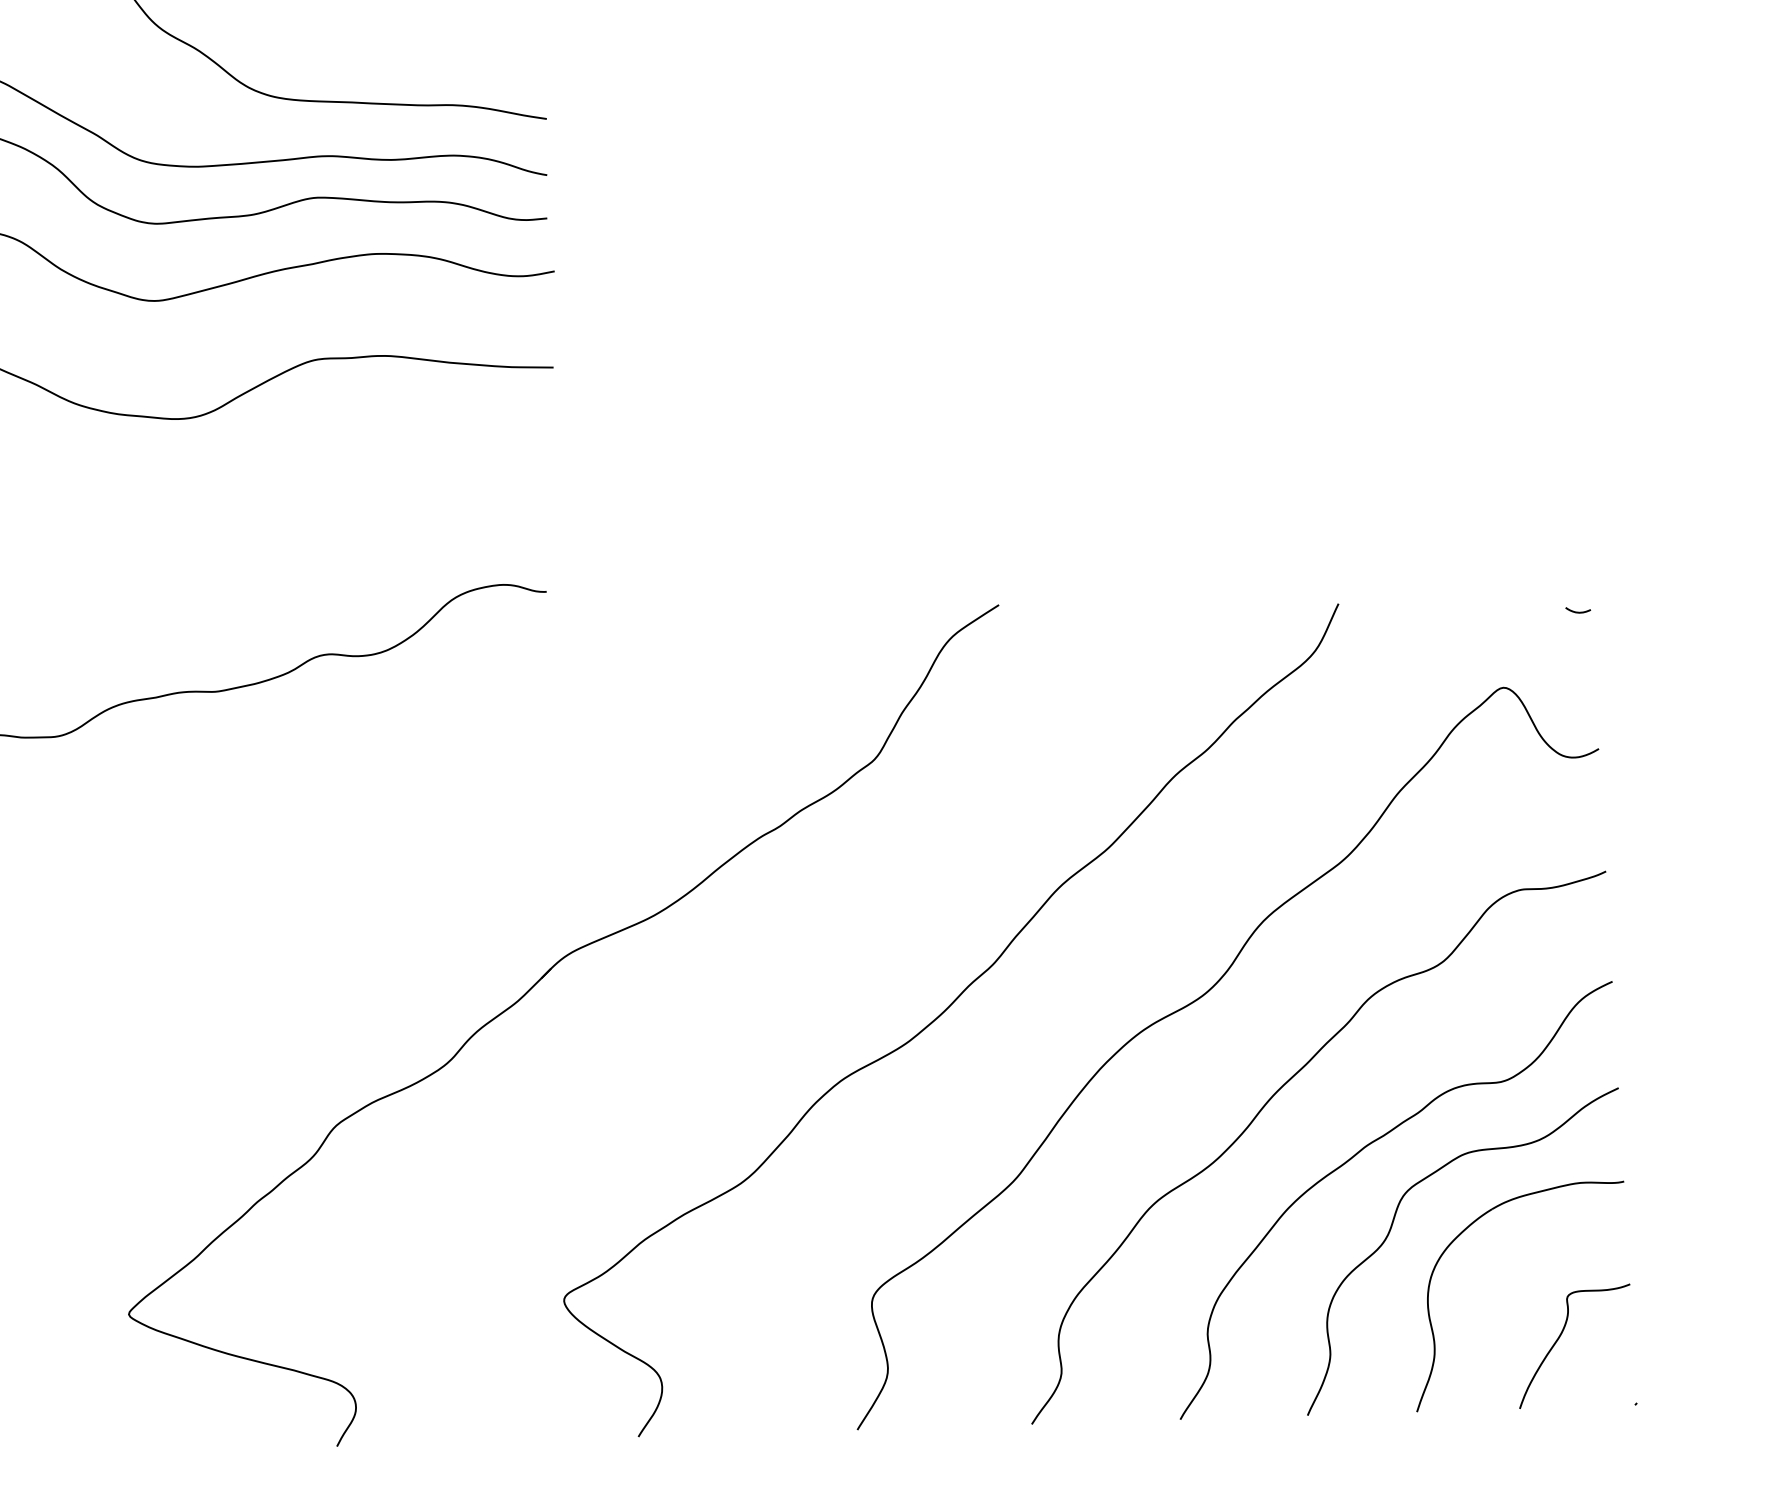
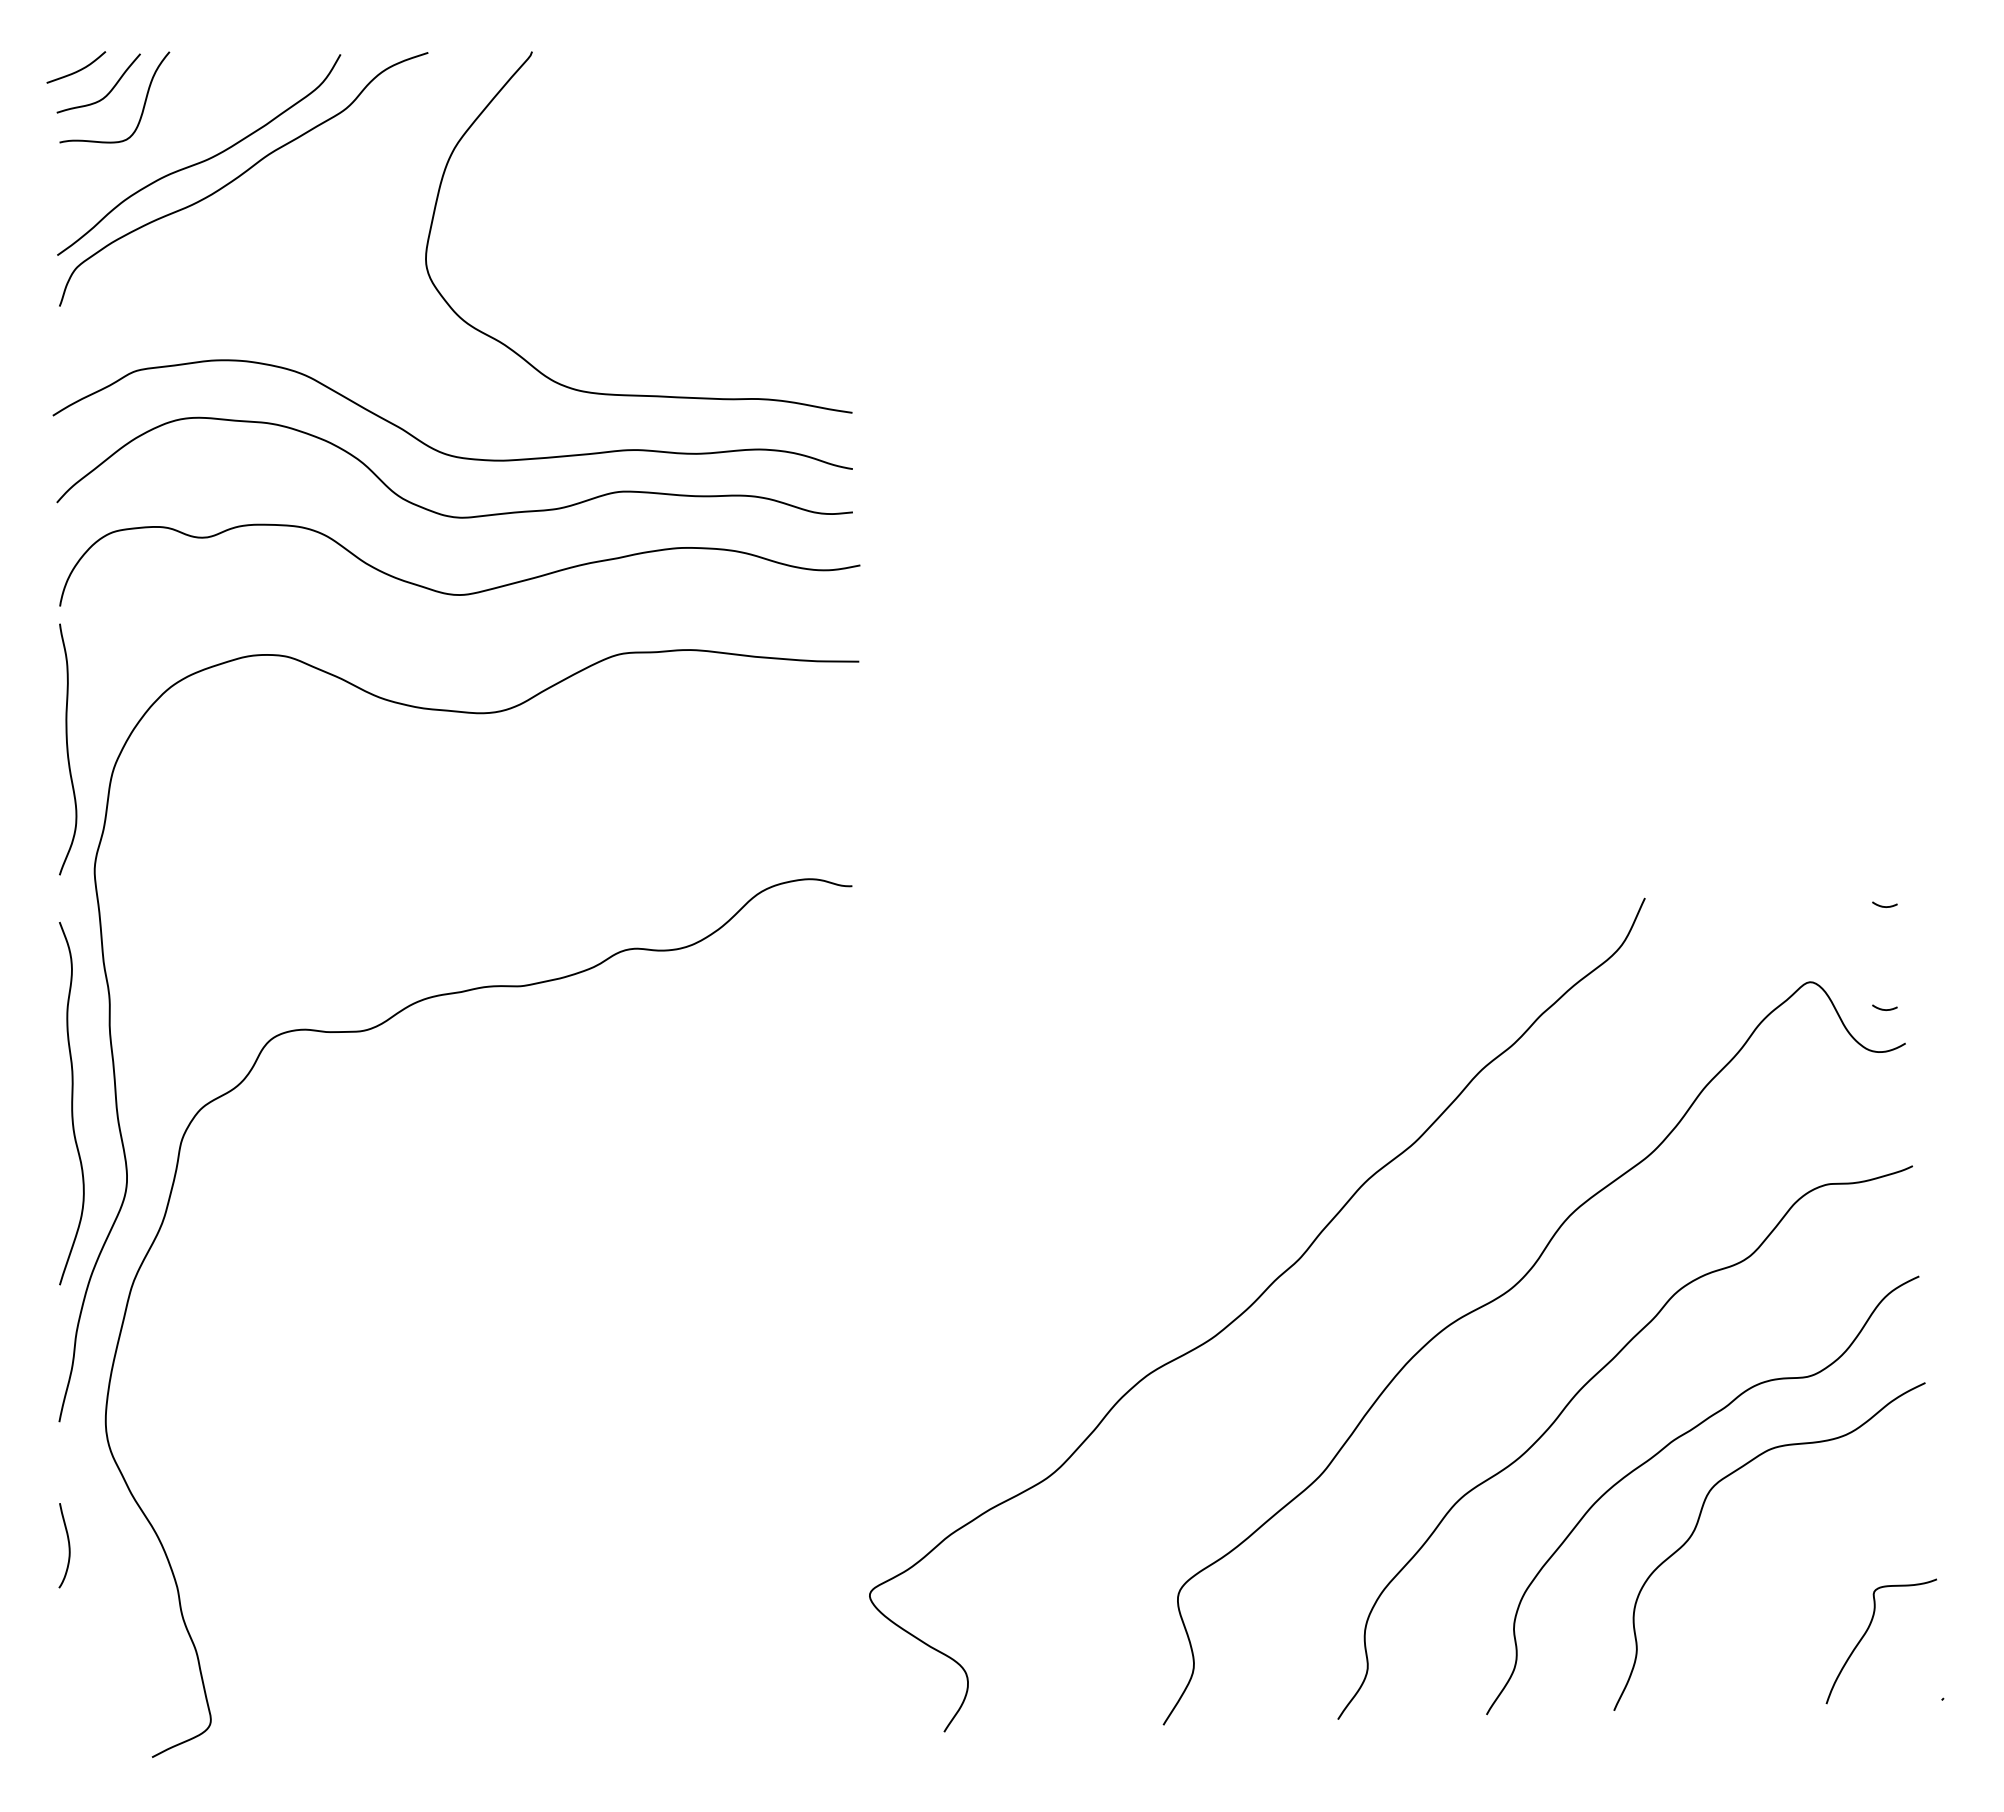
curve: (1577, 715) -> (1884, 1009), added
part: (535, 985) -> (841, 1280), removed
part: (1464, 1231) -> (1771, 1526), removed

